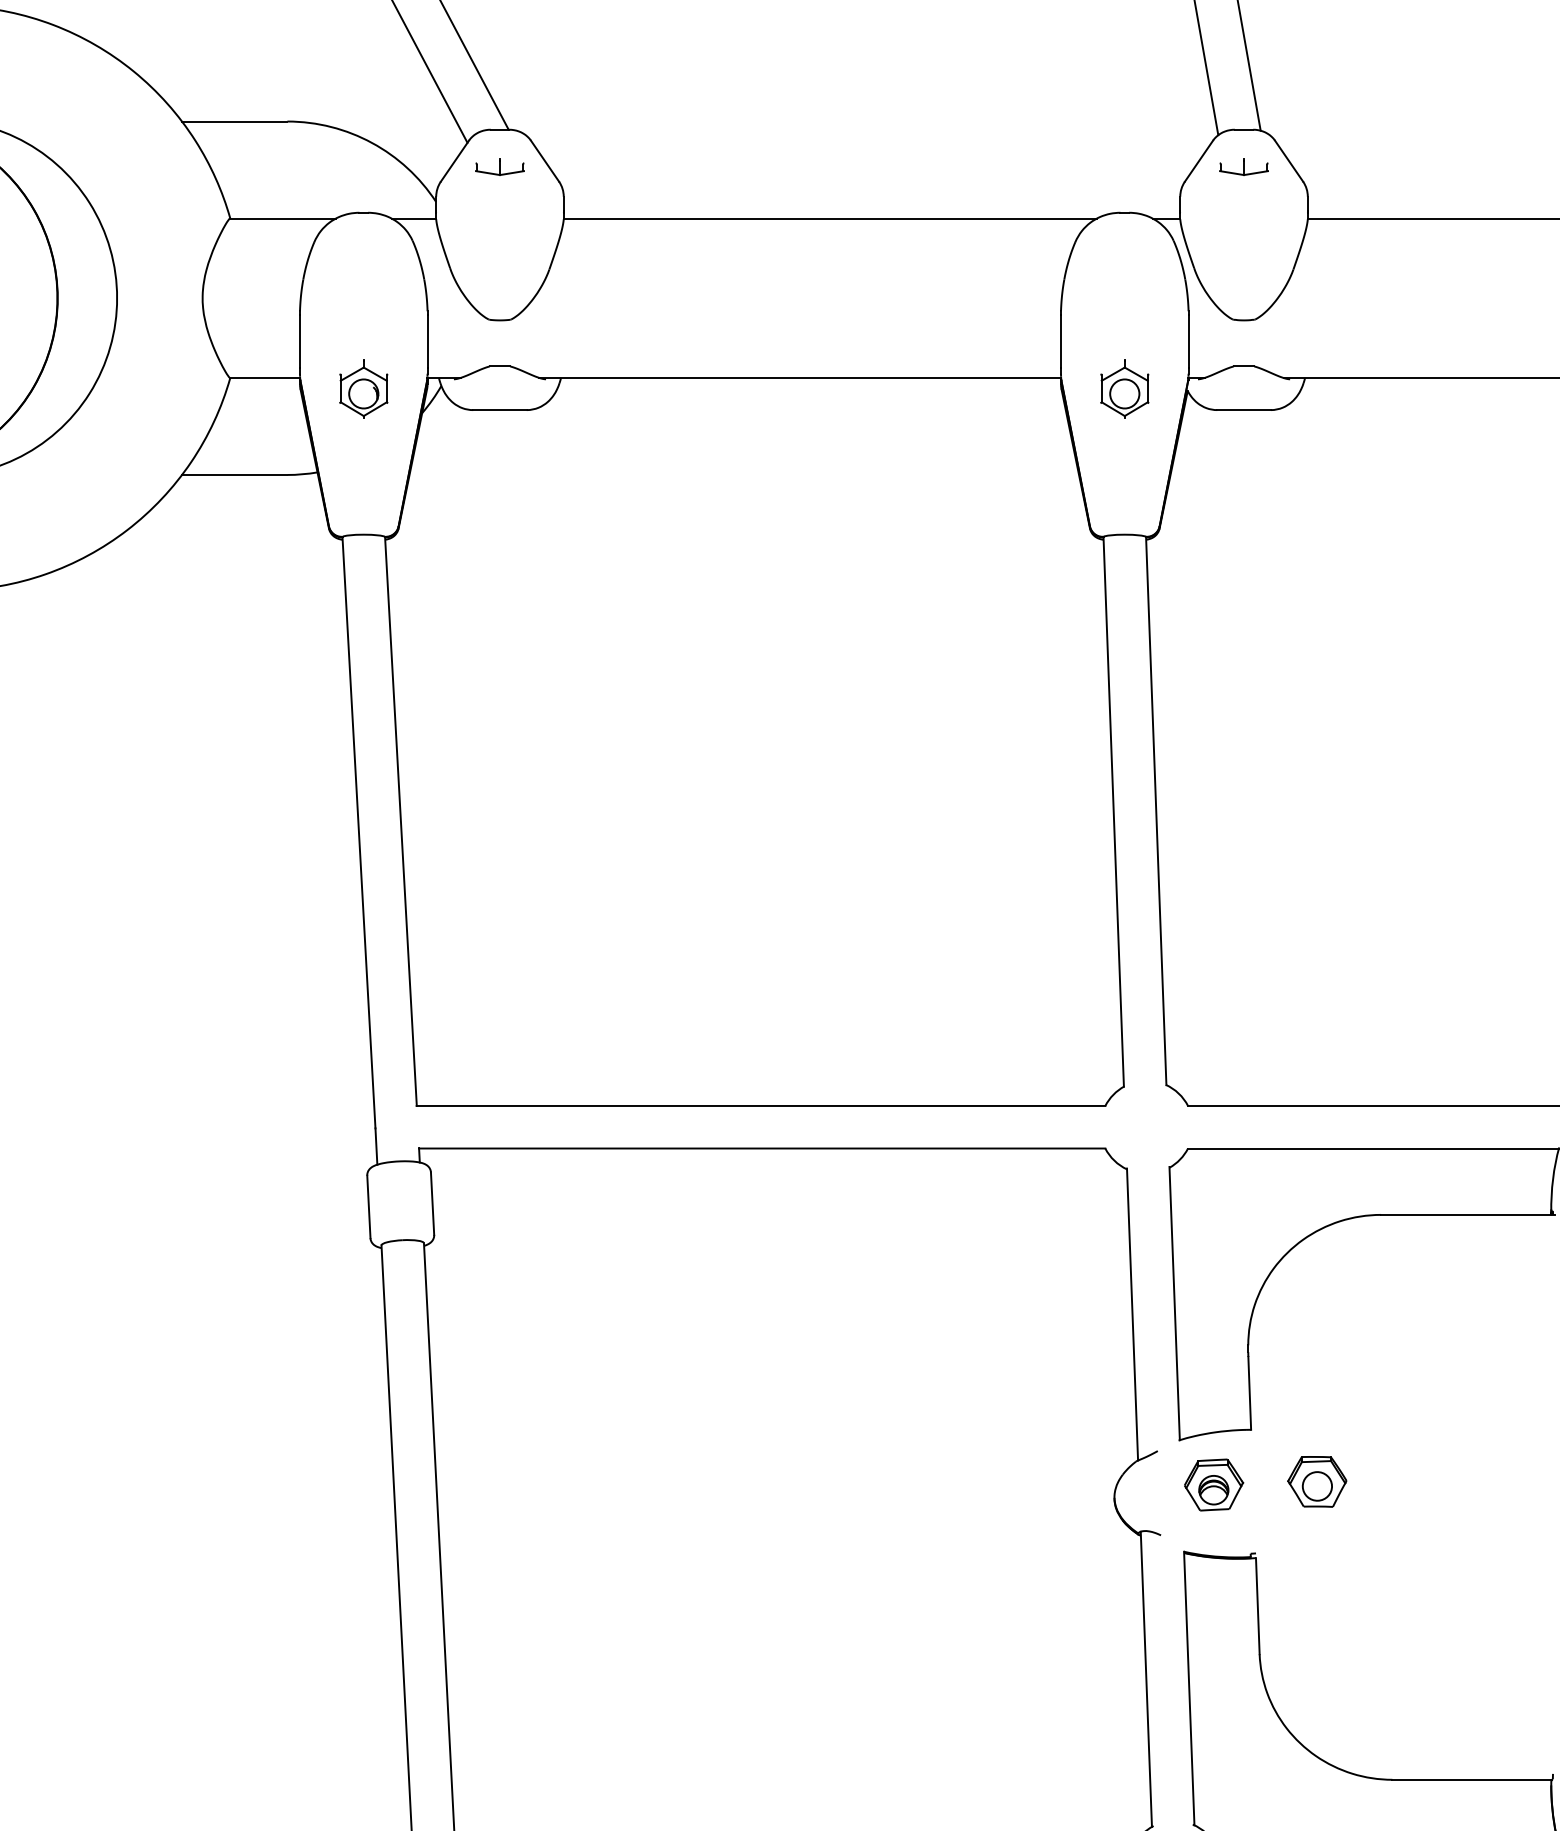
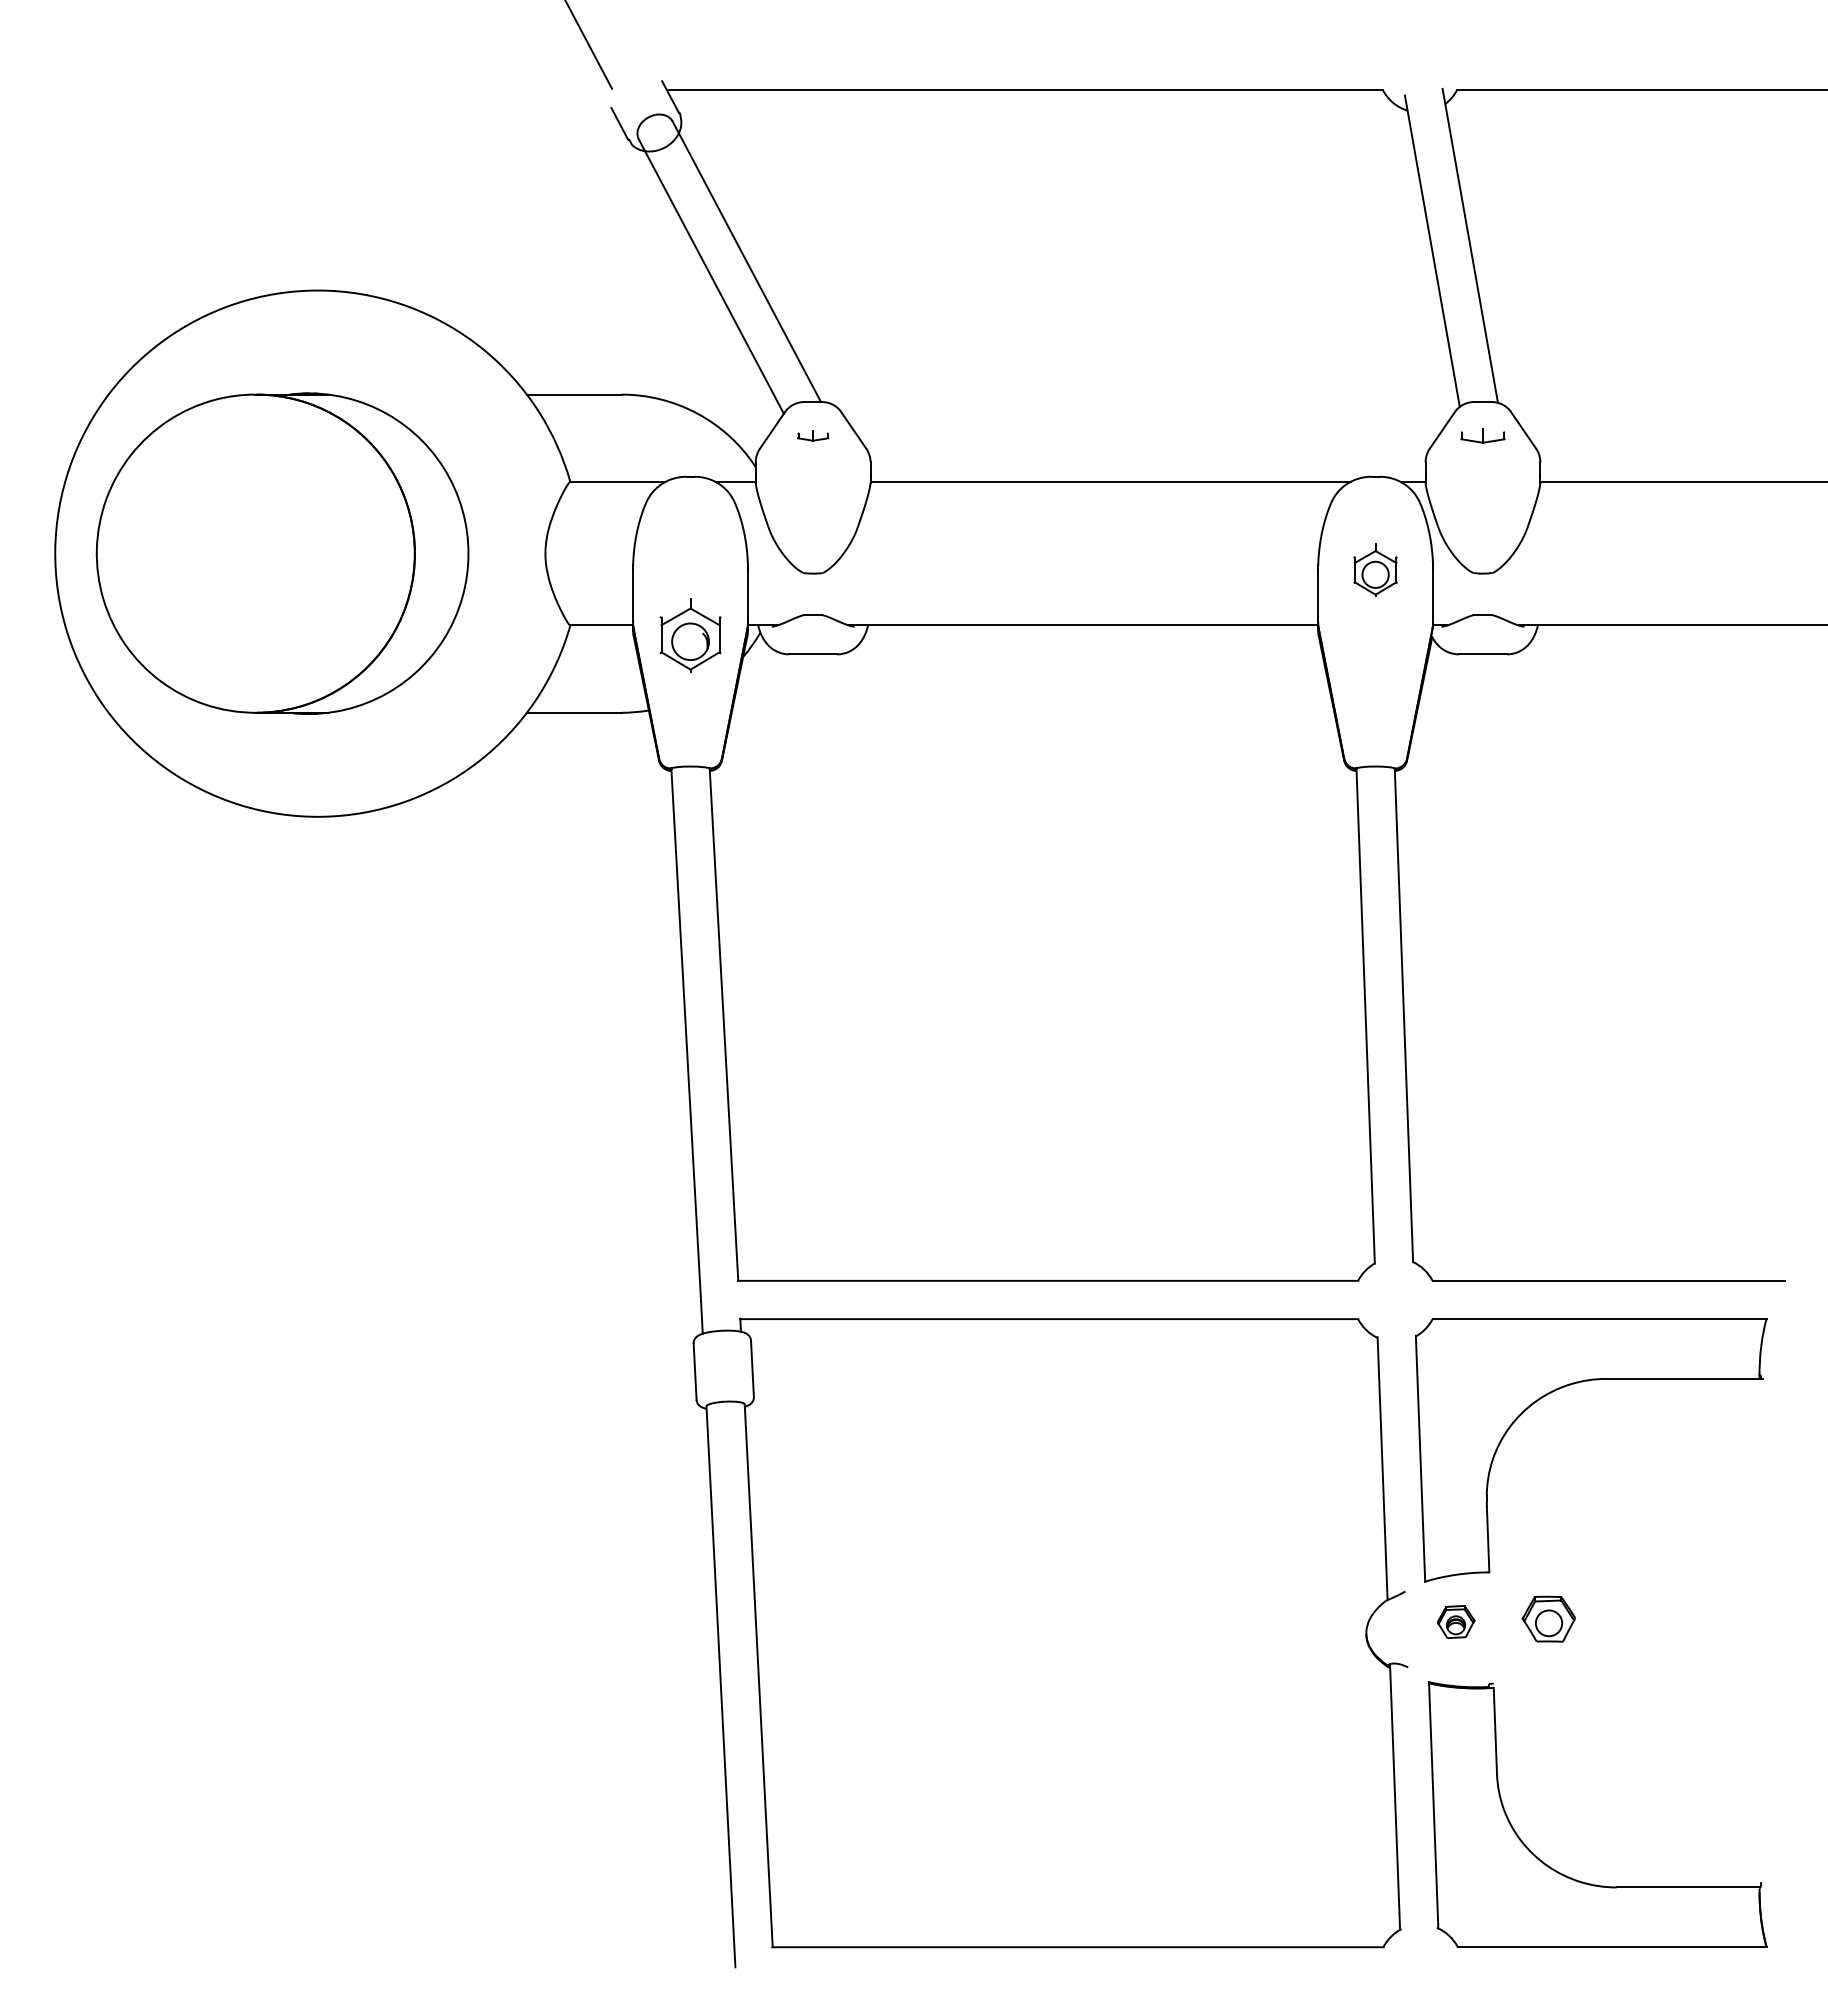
part: (499, 166) -> (812, 435), size x0.7
part: (363, 388) -> (690, 634), size x1.4
part: (1124, 388) -> (1375, 569), moved
part: (1214, 1484) -> (1456, 1621), size x0.7

